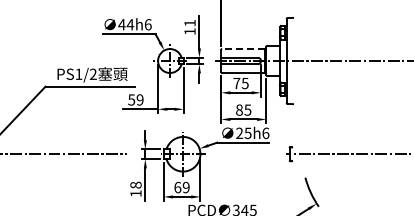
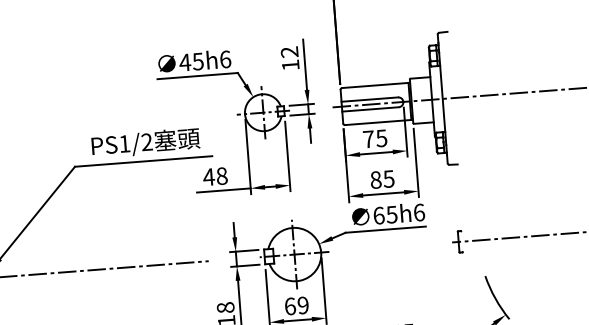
text: (189, 22) -> (288, 51), 11 -> 12
text: (130, 24) -> (198, 61), 44h6 -> 45h6
line: (243, 48) -> (374, 84), dashed -> solid
text: (135, 99) -> (214, 175), 59 -> 48
text: (239, 133) -> (378, 215), 25h6 -> 65h6

